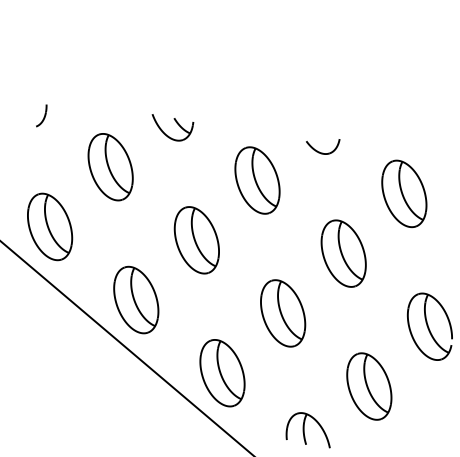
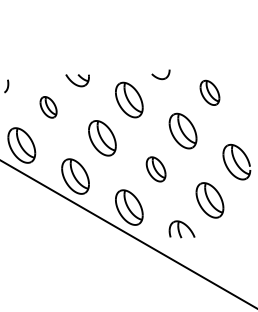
part: (110, 167) -> (48, 107), size x0.6
part: (403, 193) -> (209, 92), size x0.7
part: (281, 313) -> (155, 169), size x0.7

